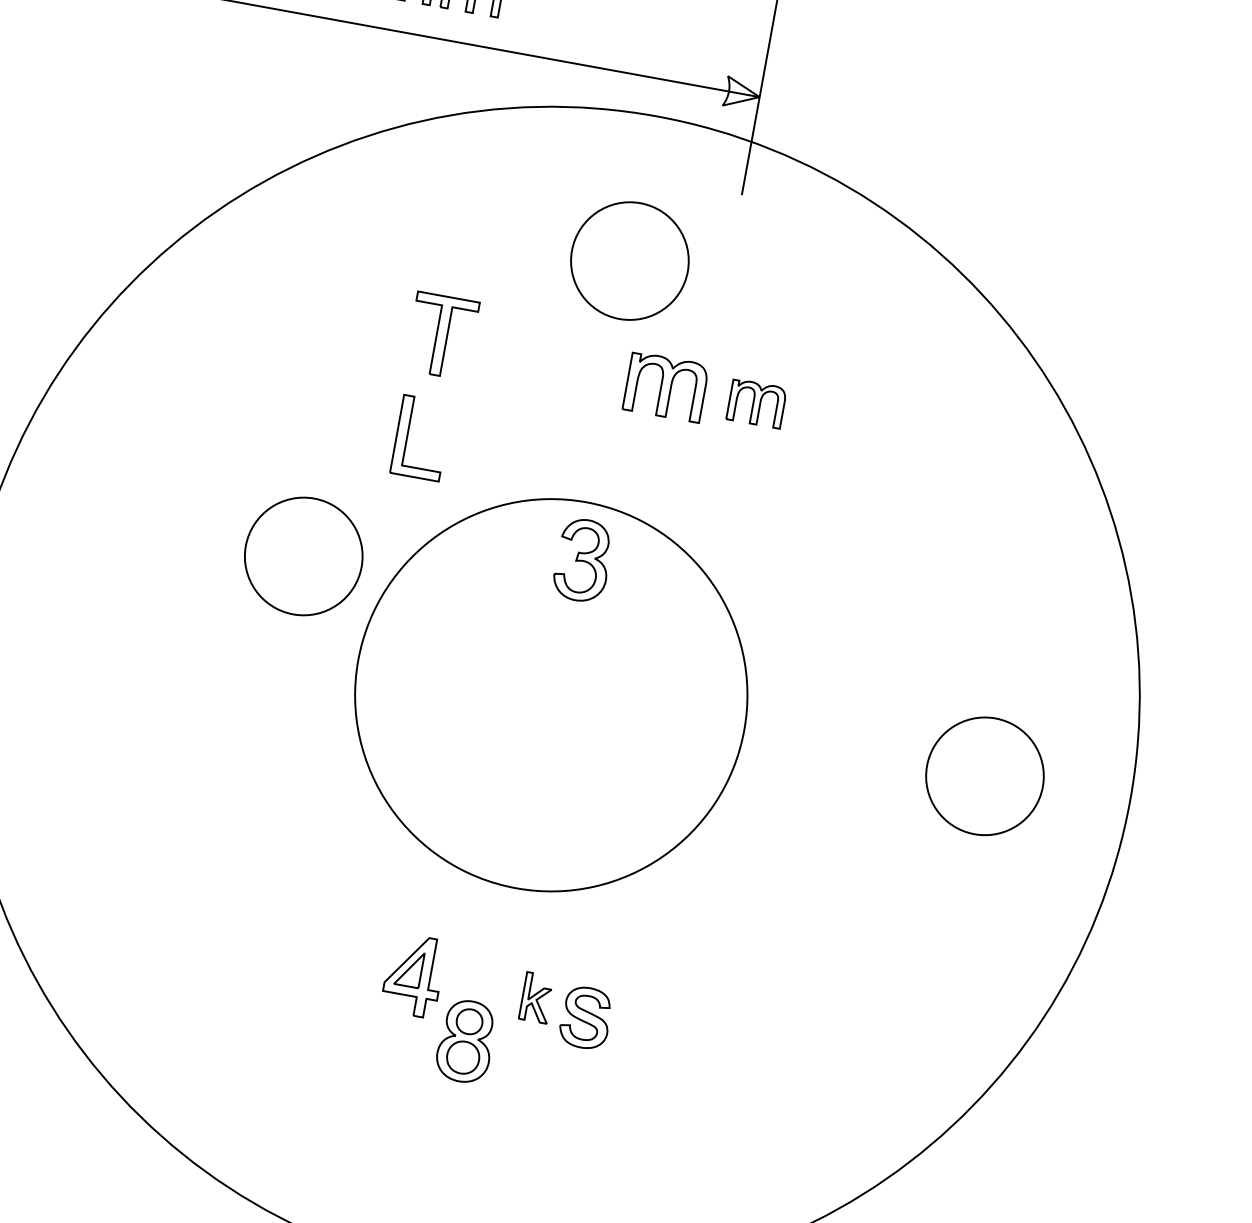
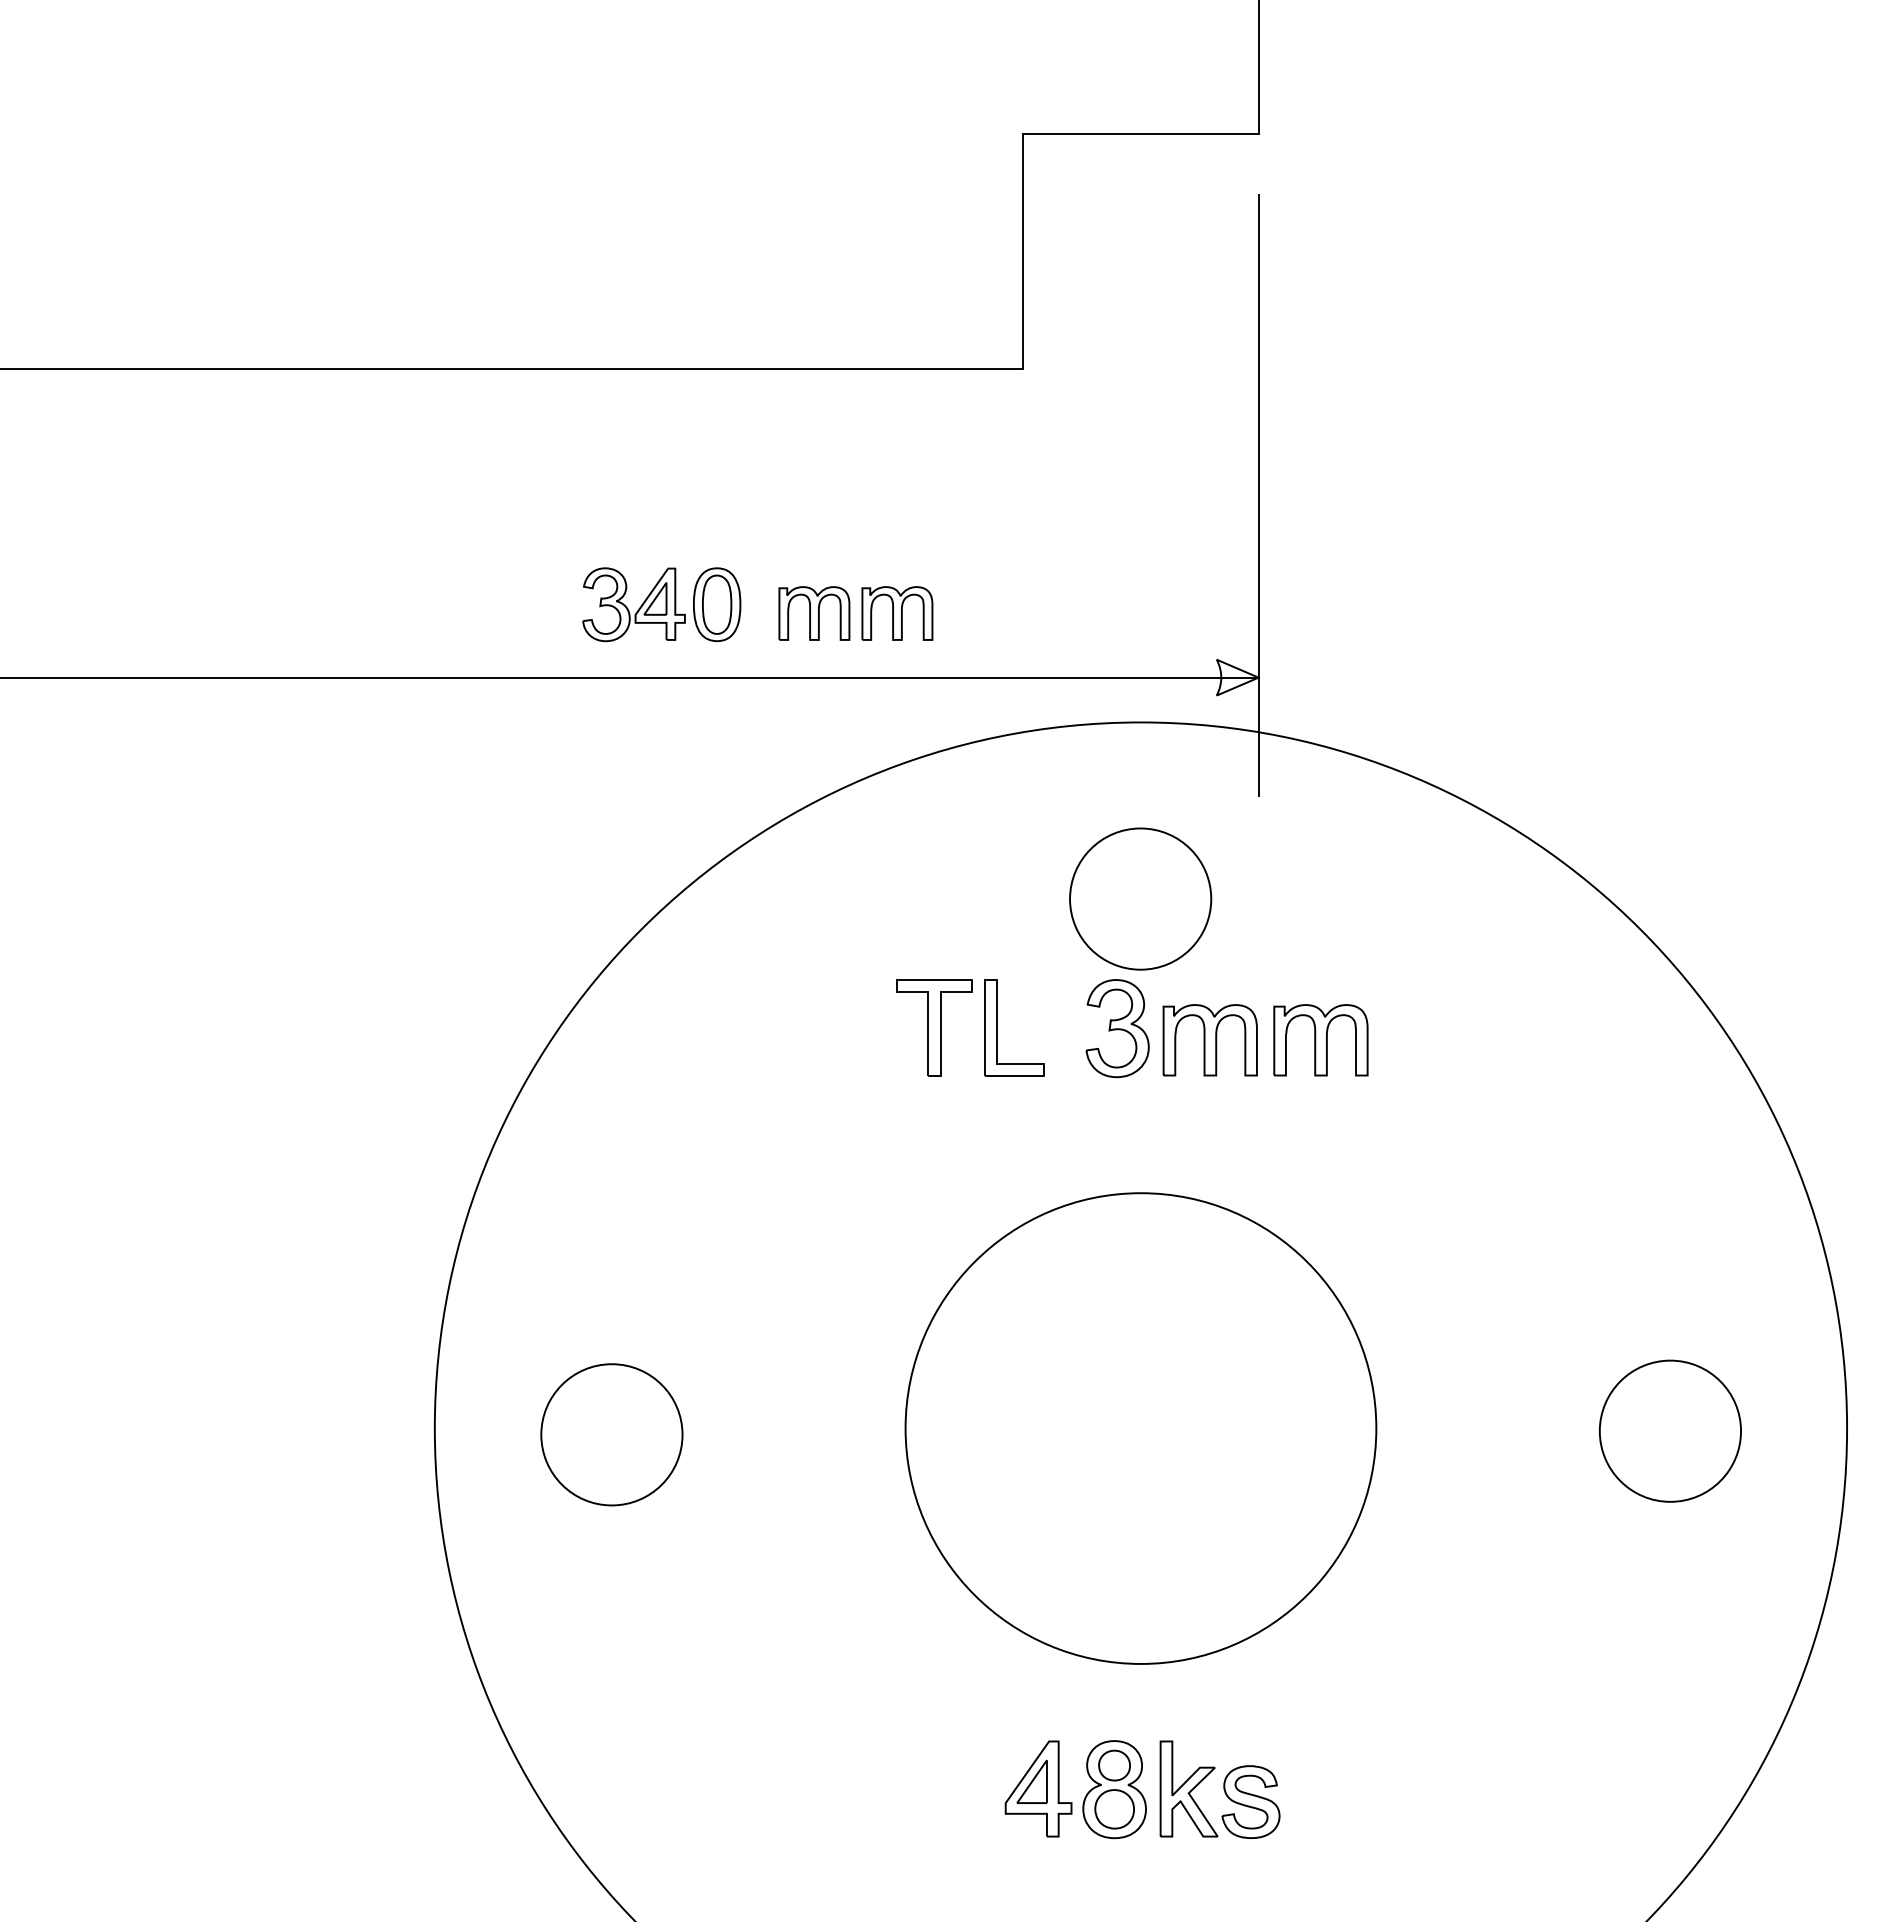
part: (756, 403) -> (1320, 1040), size x1.43
part: (407, 435) -> (997, 1027), moved
part: (303, 556) -> (611, 1434), moved
part: (583, 560) -> (1117, 1028), moved
part: (536, 997) -> (1188, 1788), size x1.67
part: (465, 1041) -> (1114, 1789), moved

